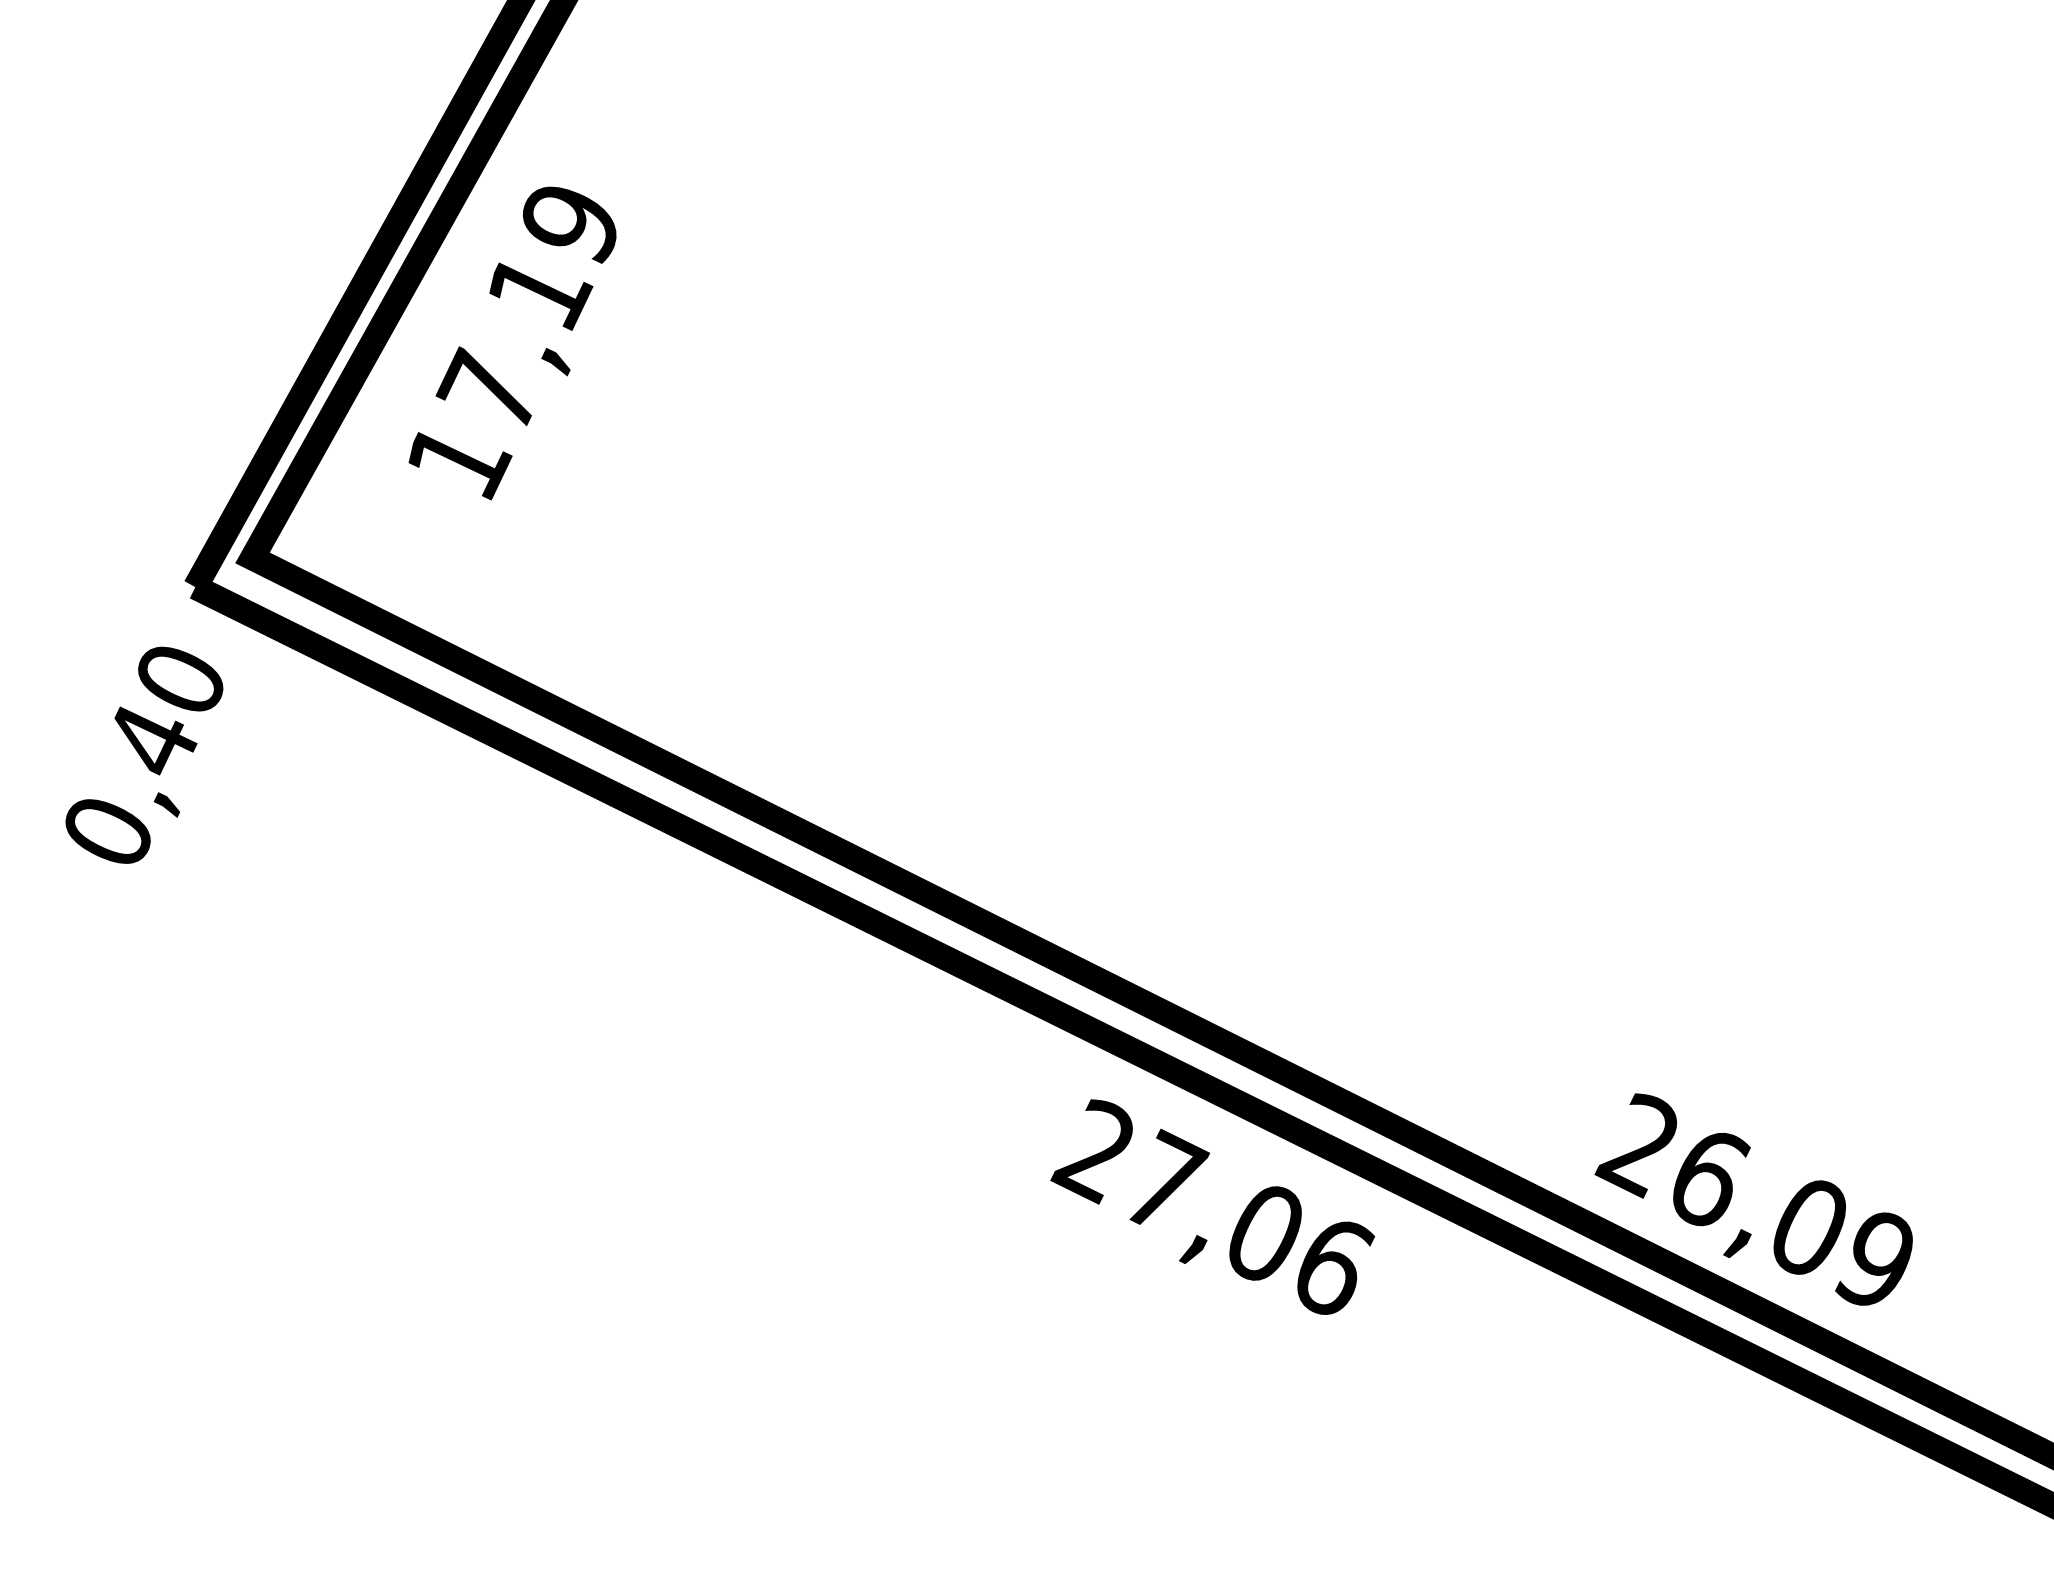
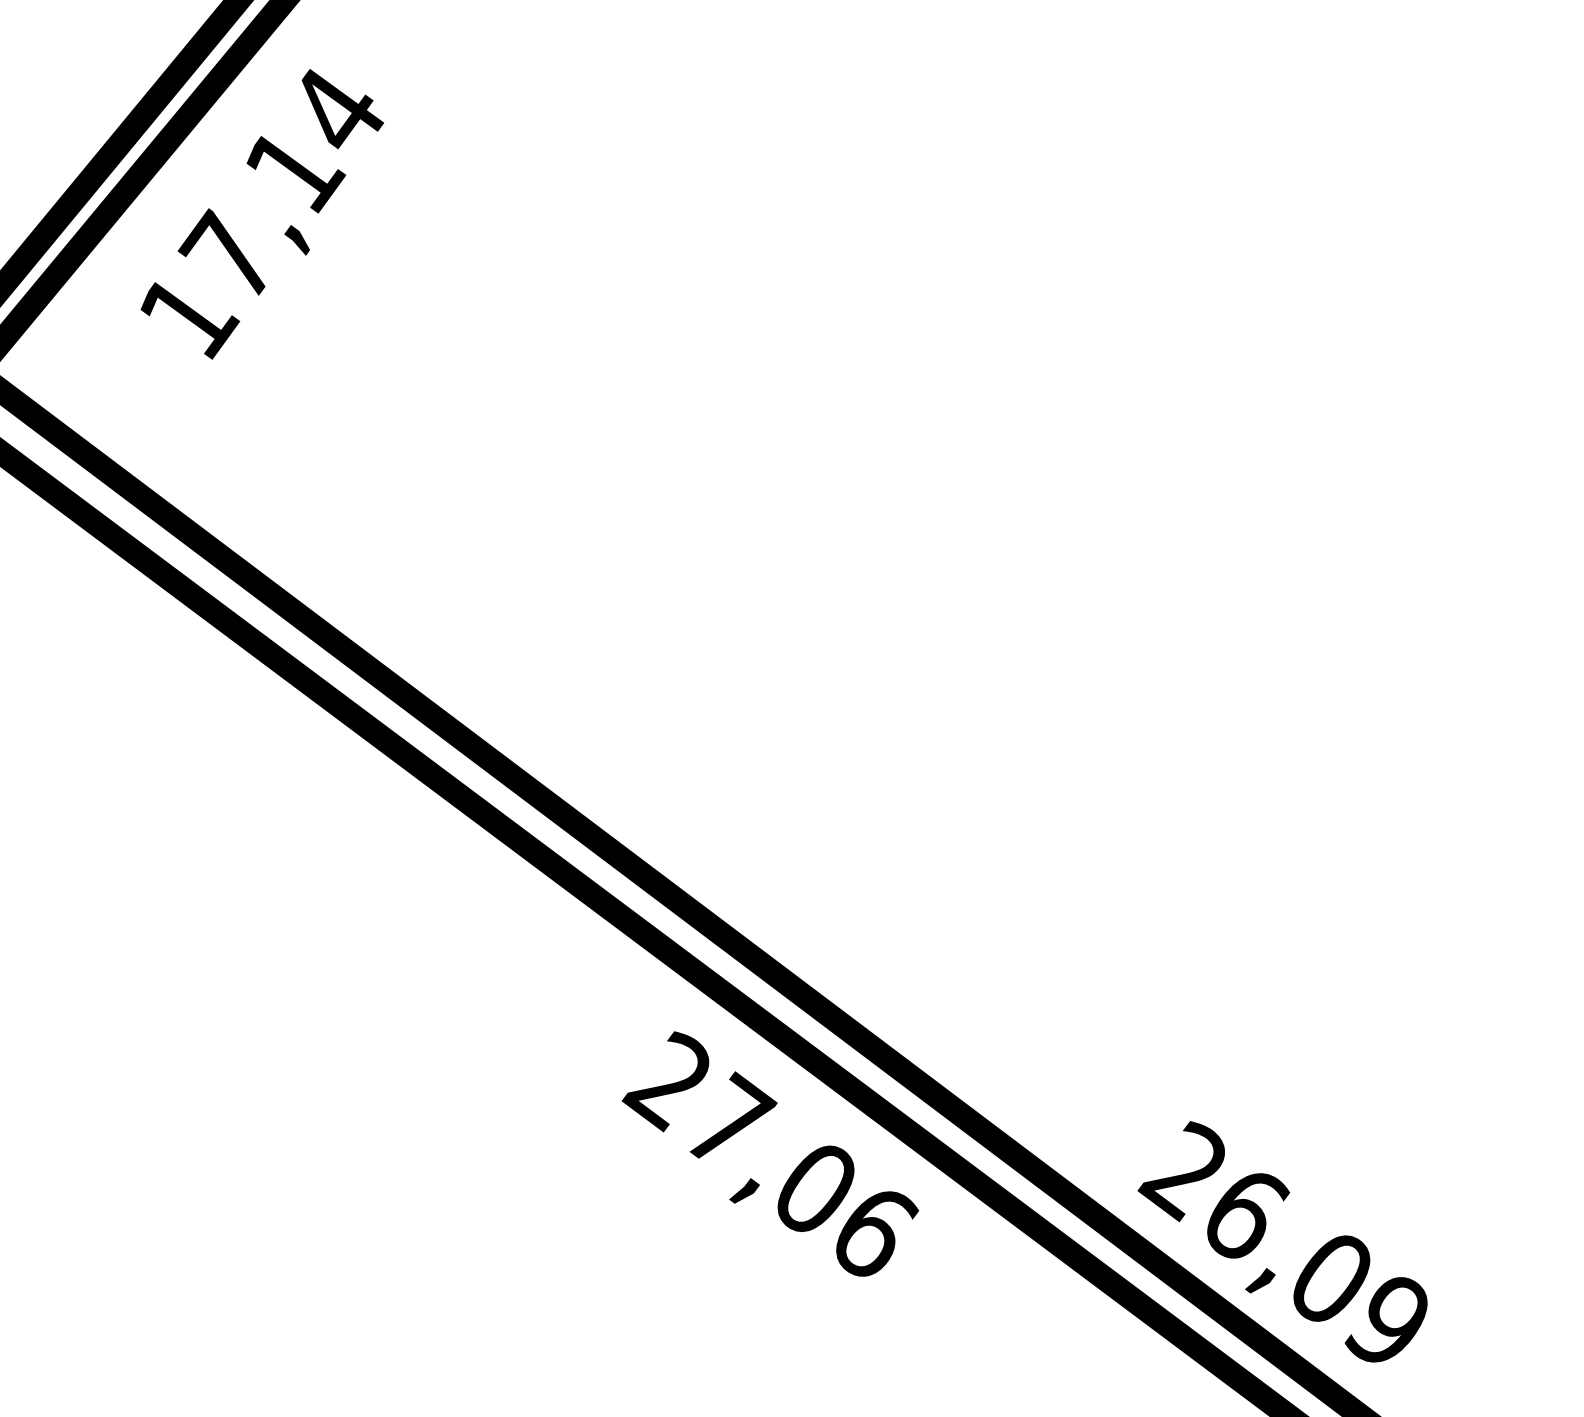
text: (572, 223) -> (337, 111), 17,19 -> 17,14

